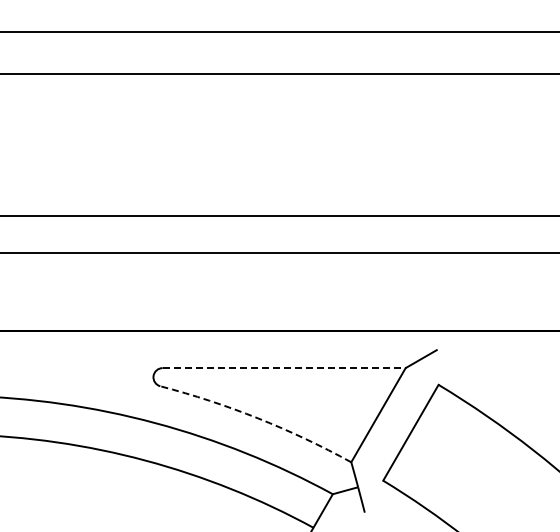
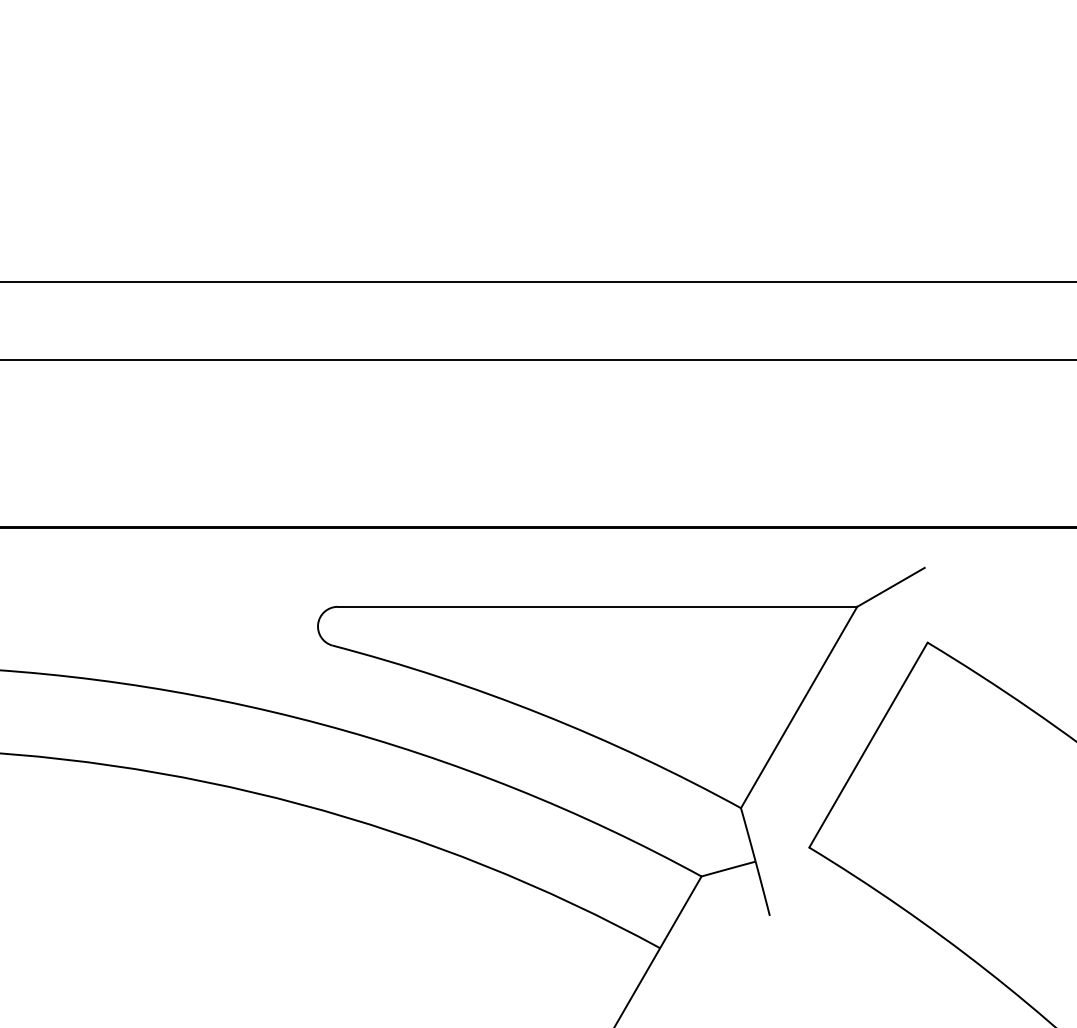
line: (284, 368) -> (598, 607), dashed -> solid
arc: (258, 418) -> (542, 714), dashed -> solid

